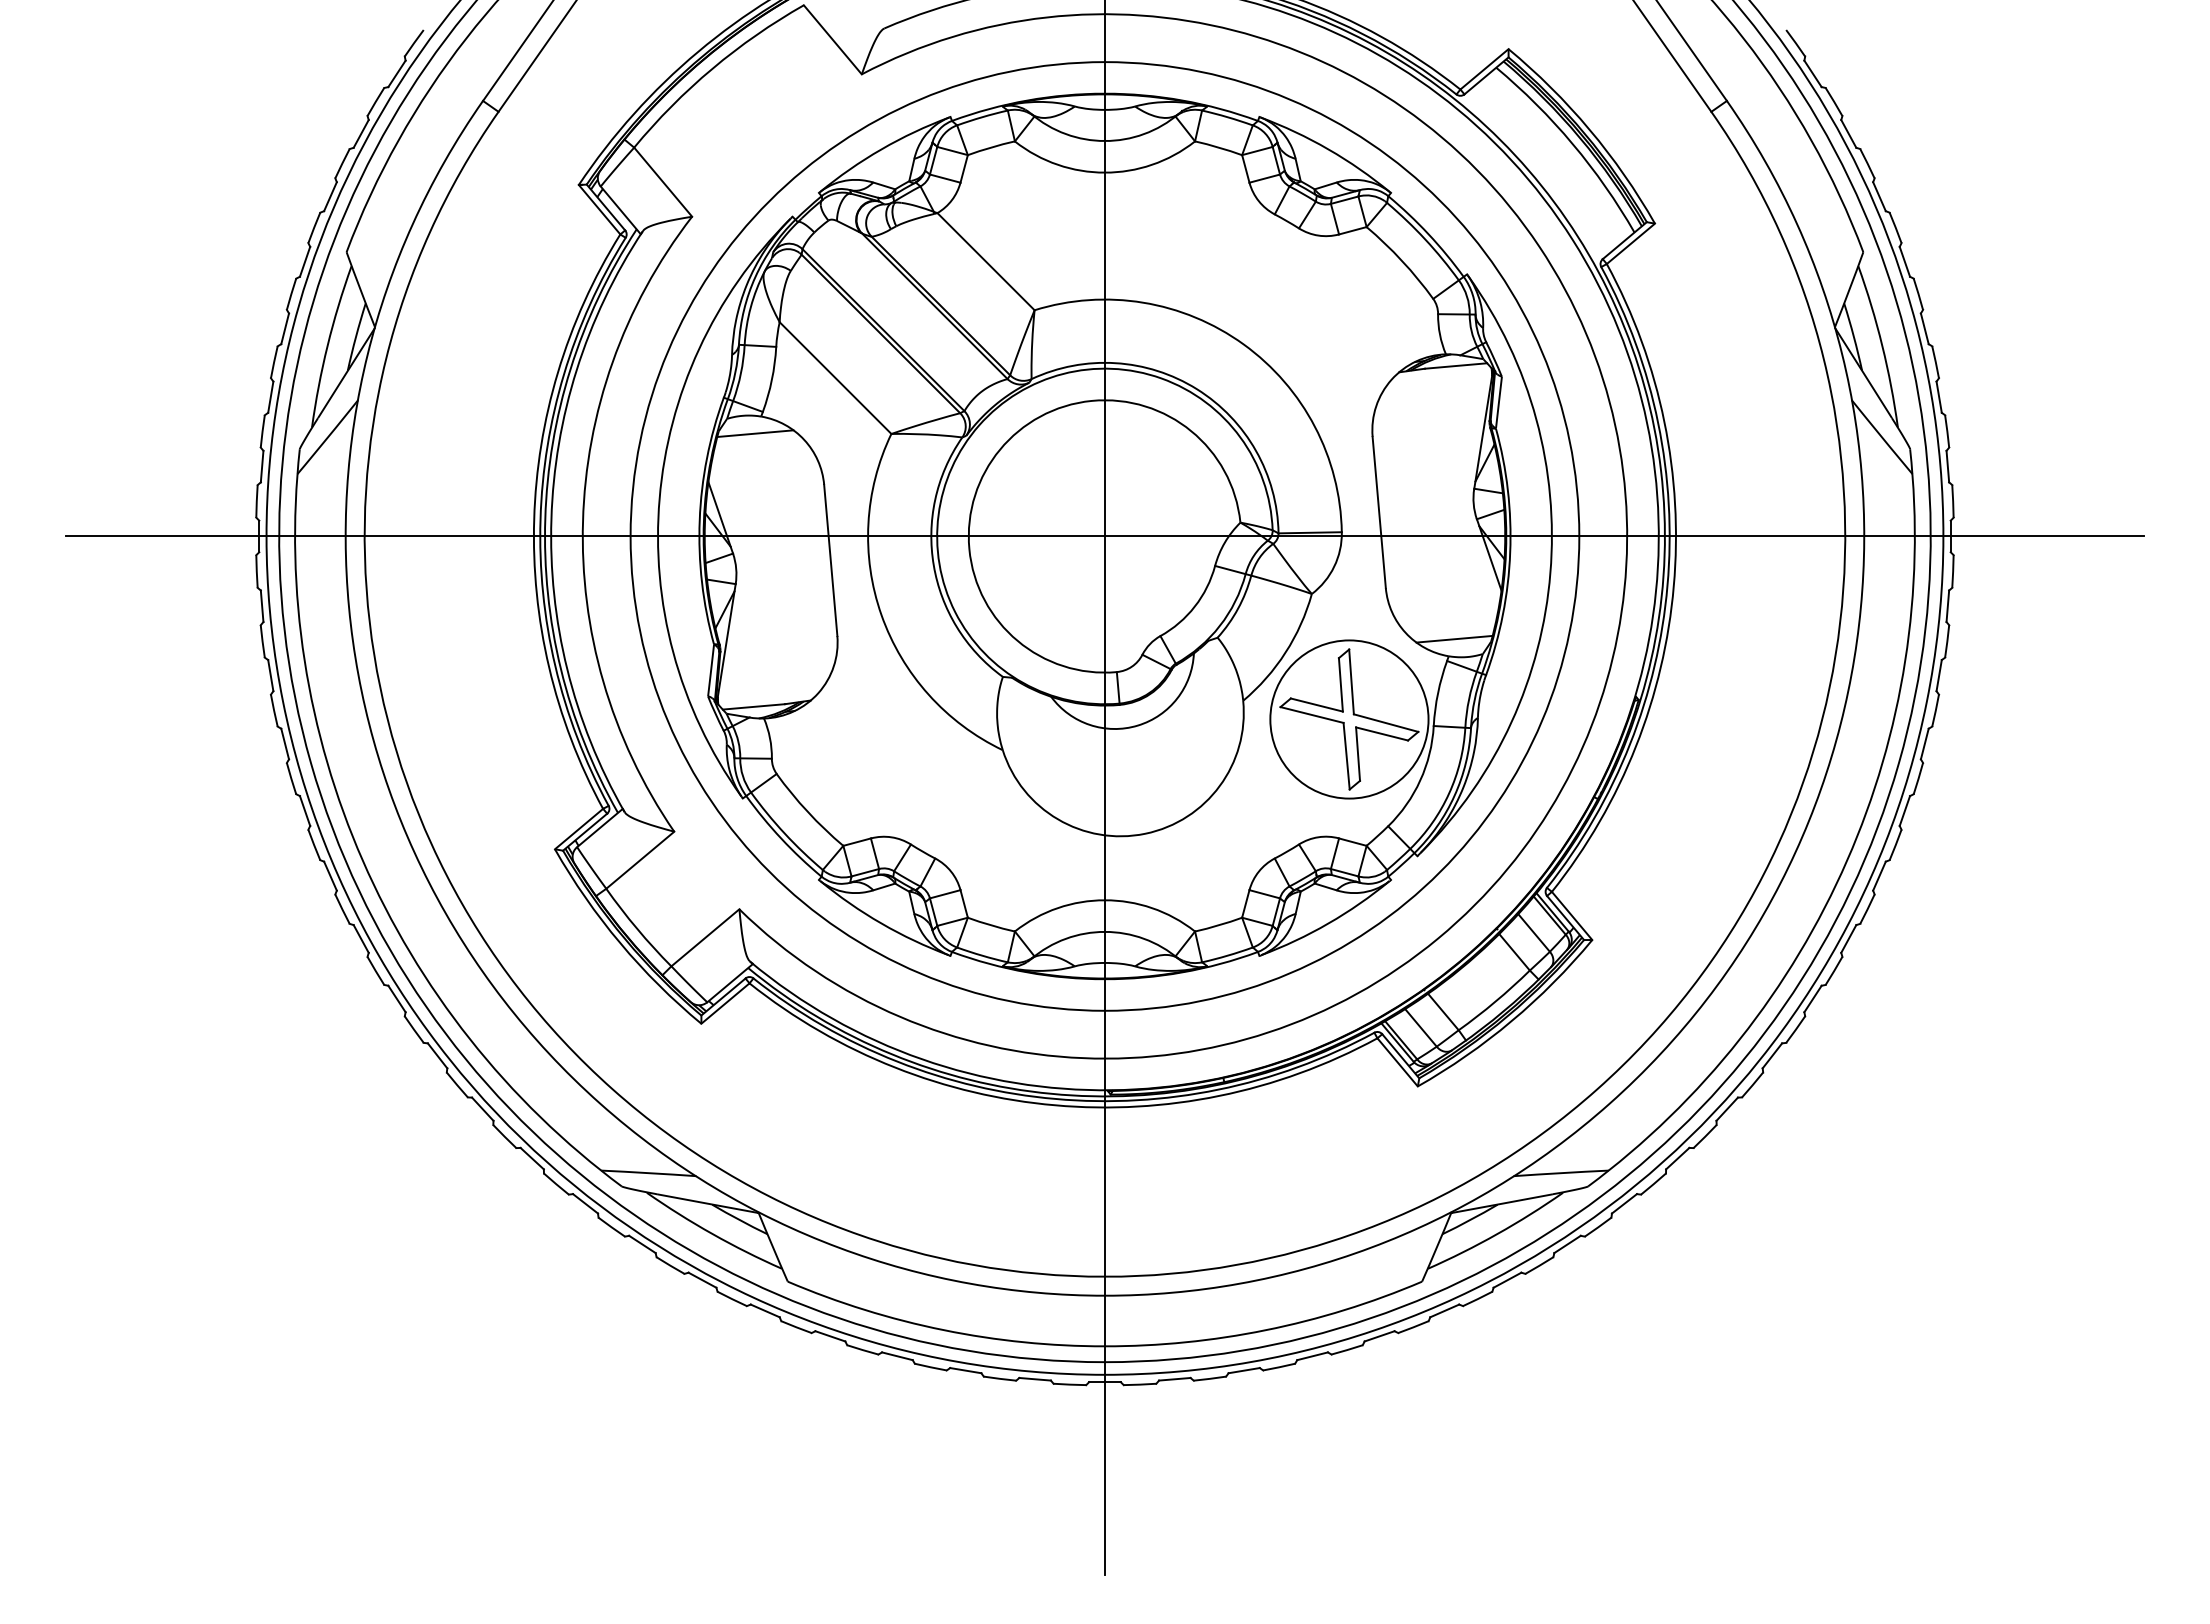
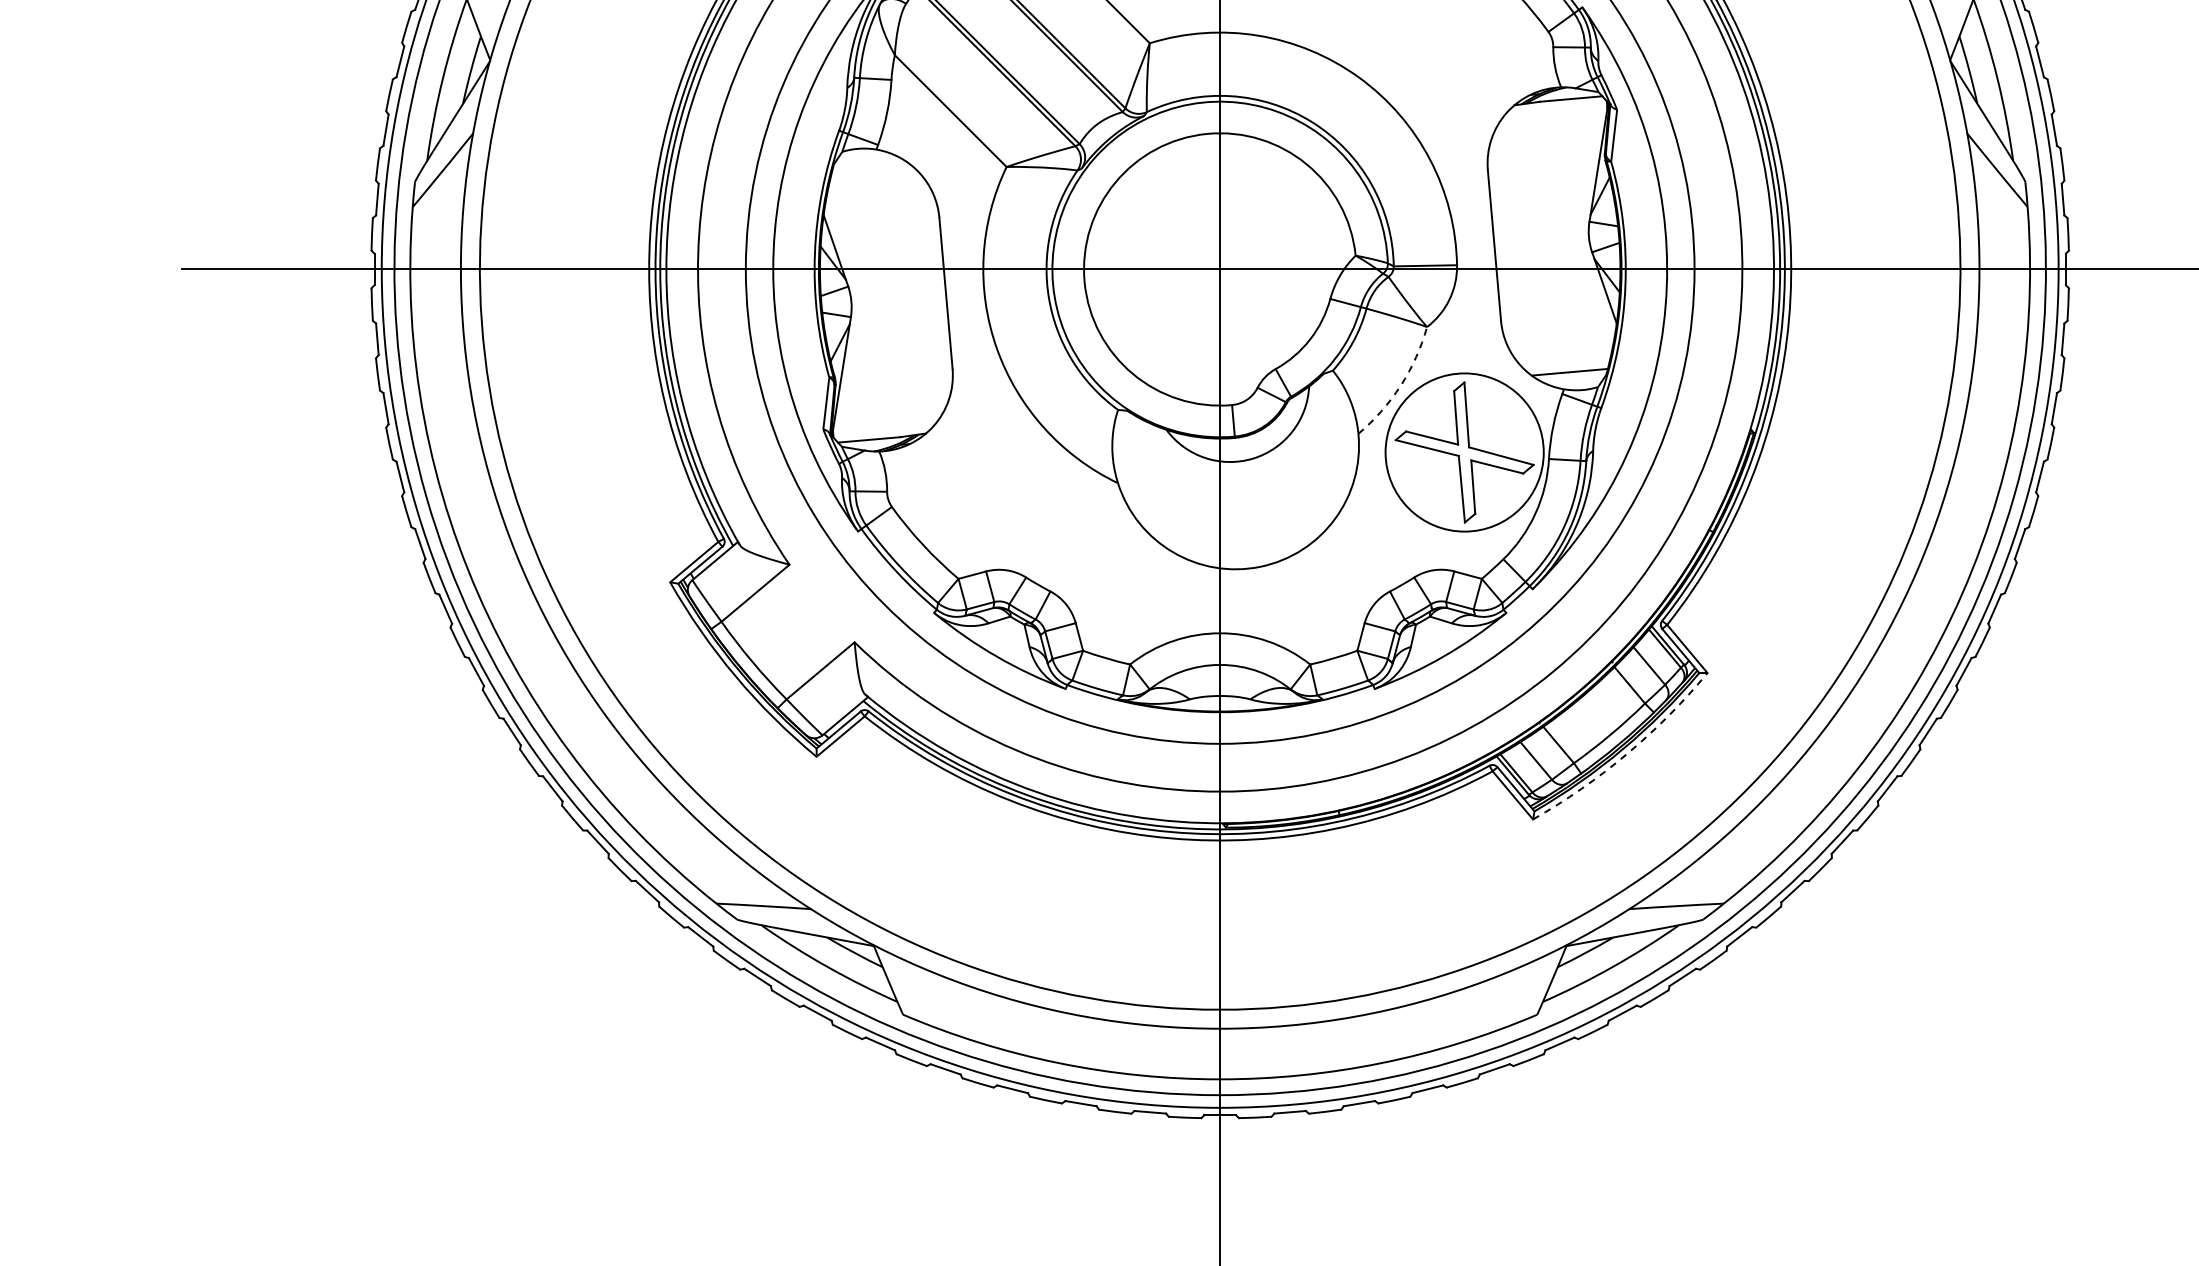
line: (755, 433) -> (870, 166), removed
arc: (1285, 652) -> (1400, 385), solid -> dashed
arc: (1511, 1021) -> (1626, 754), solid -> dashed

